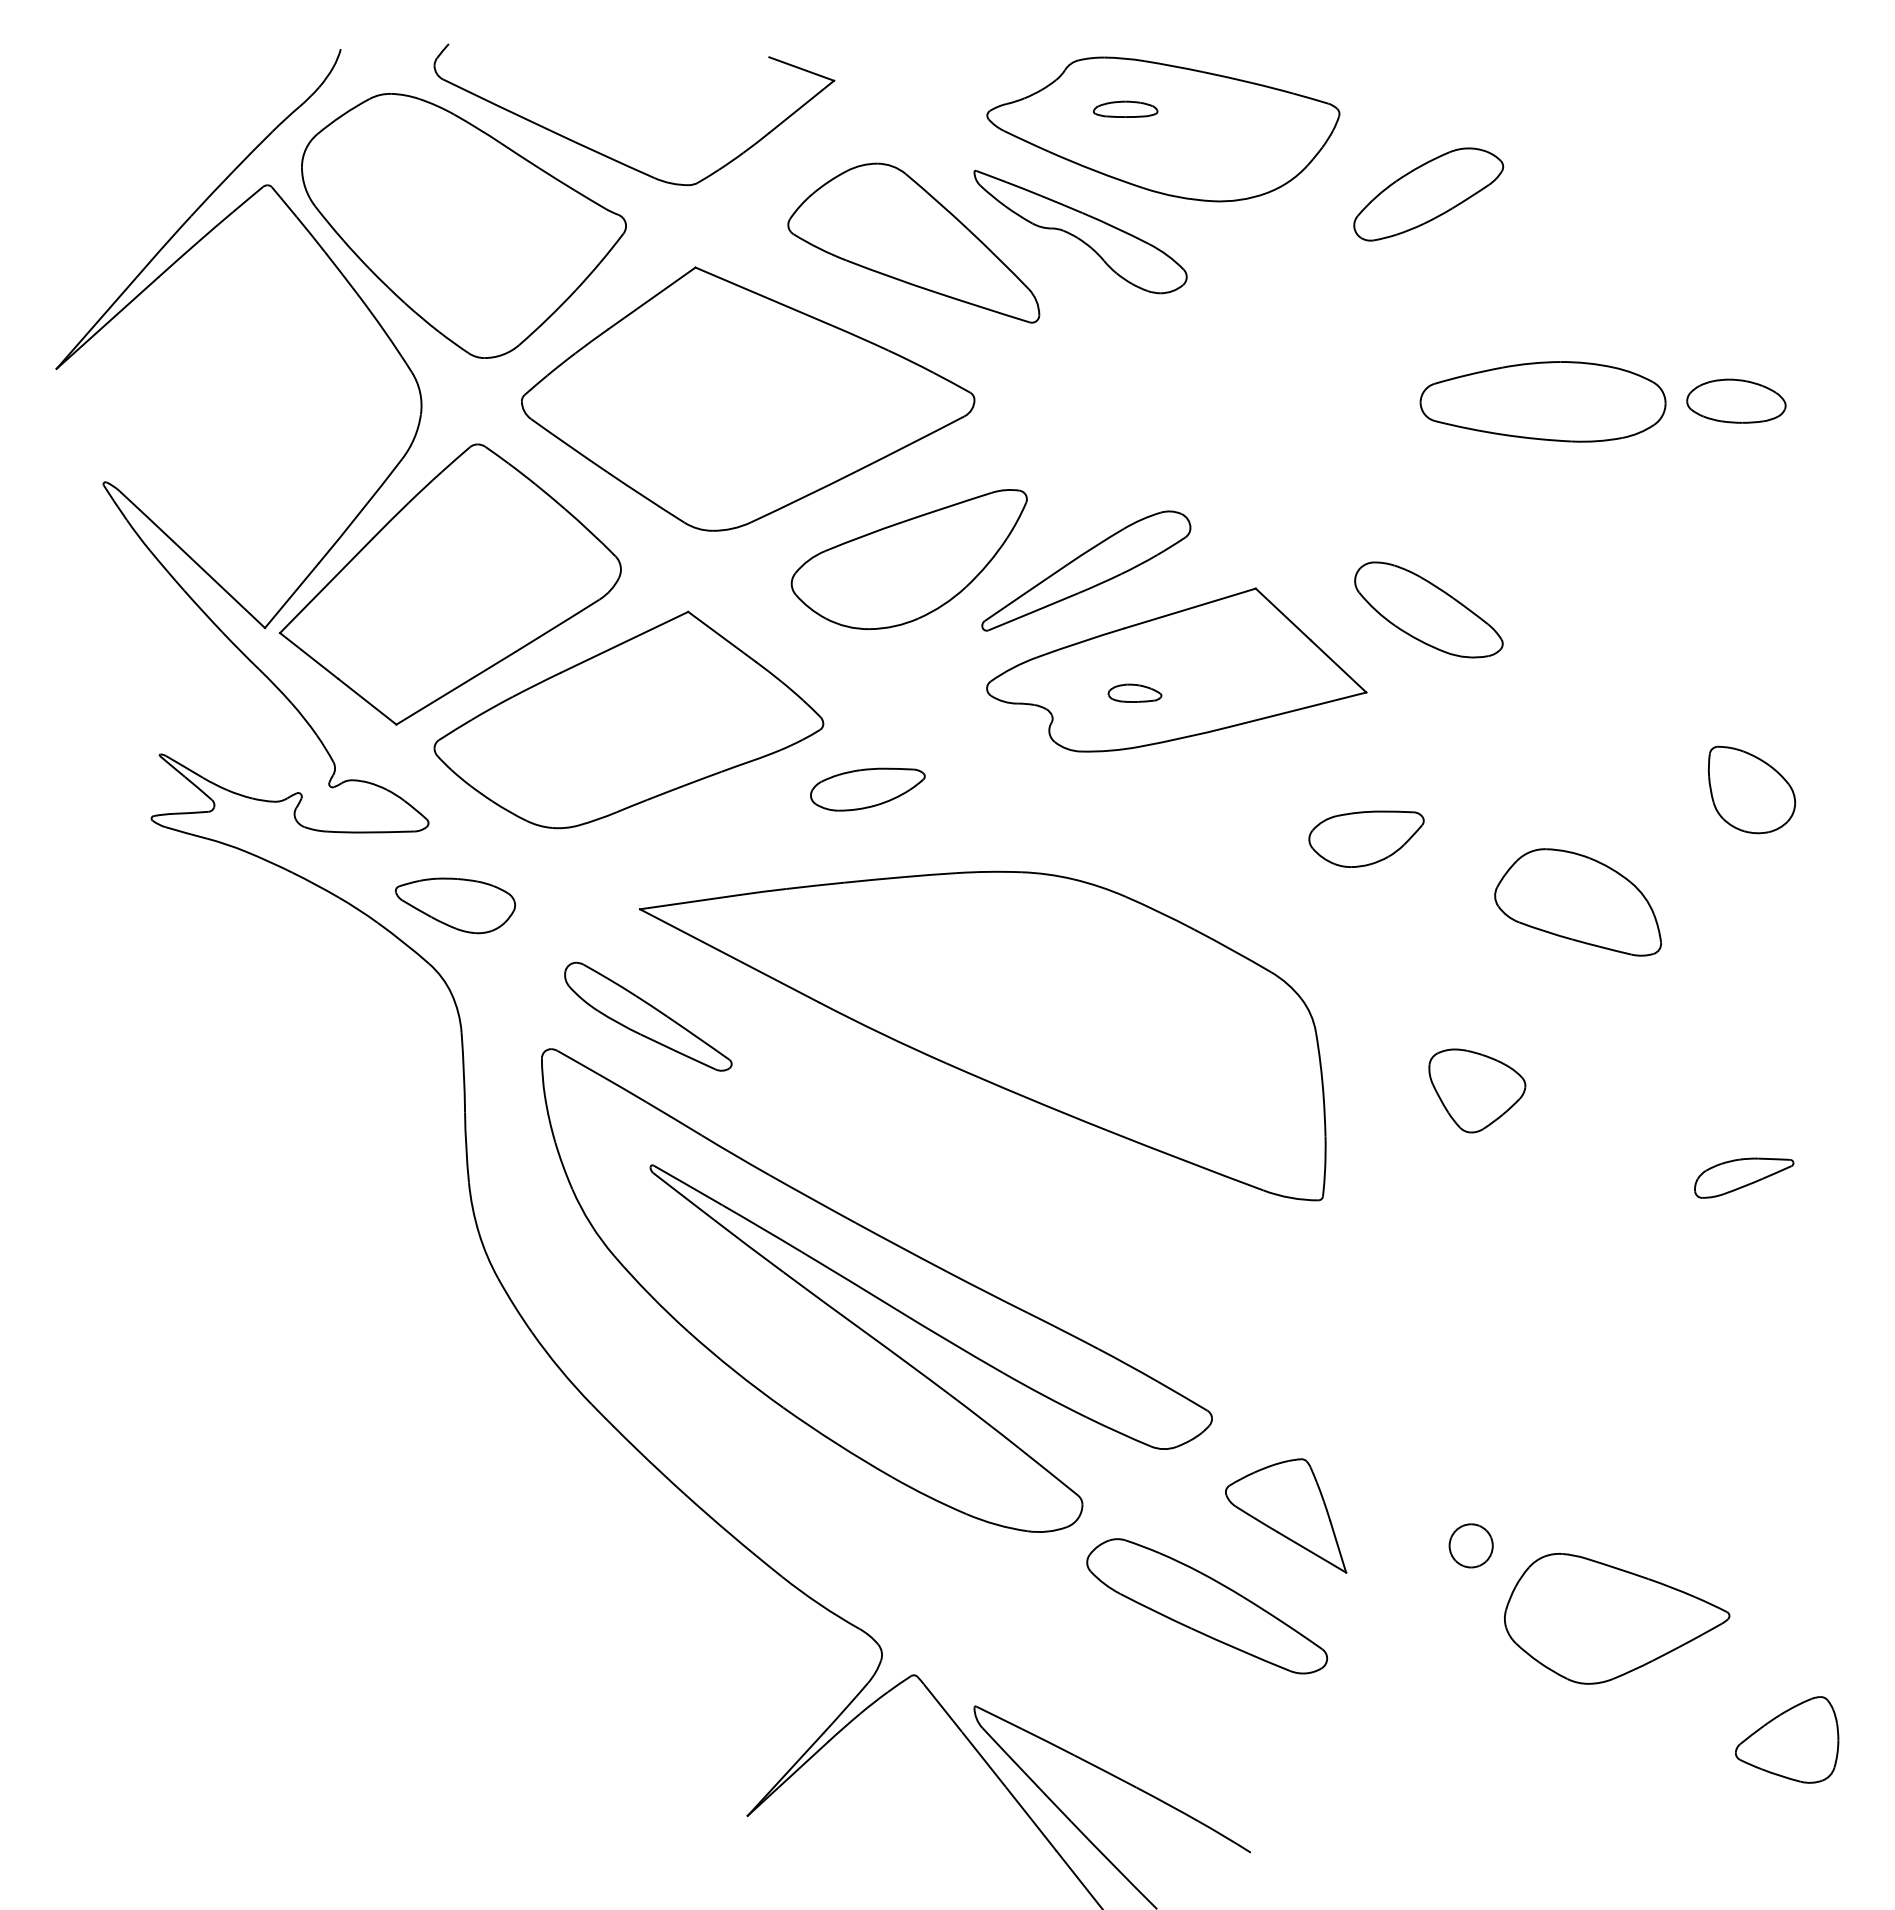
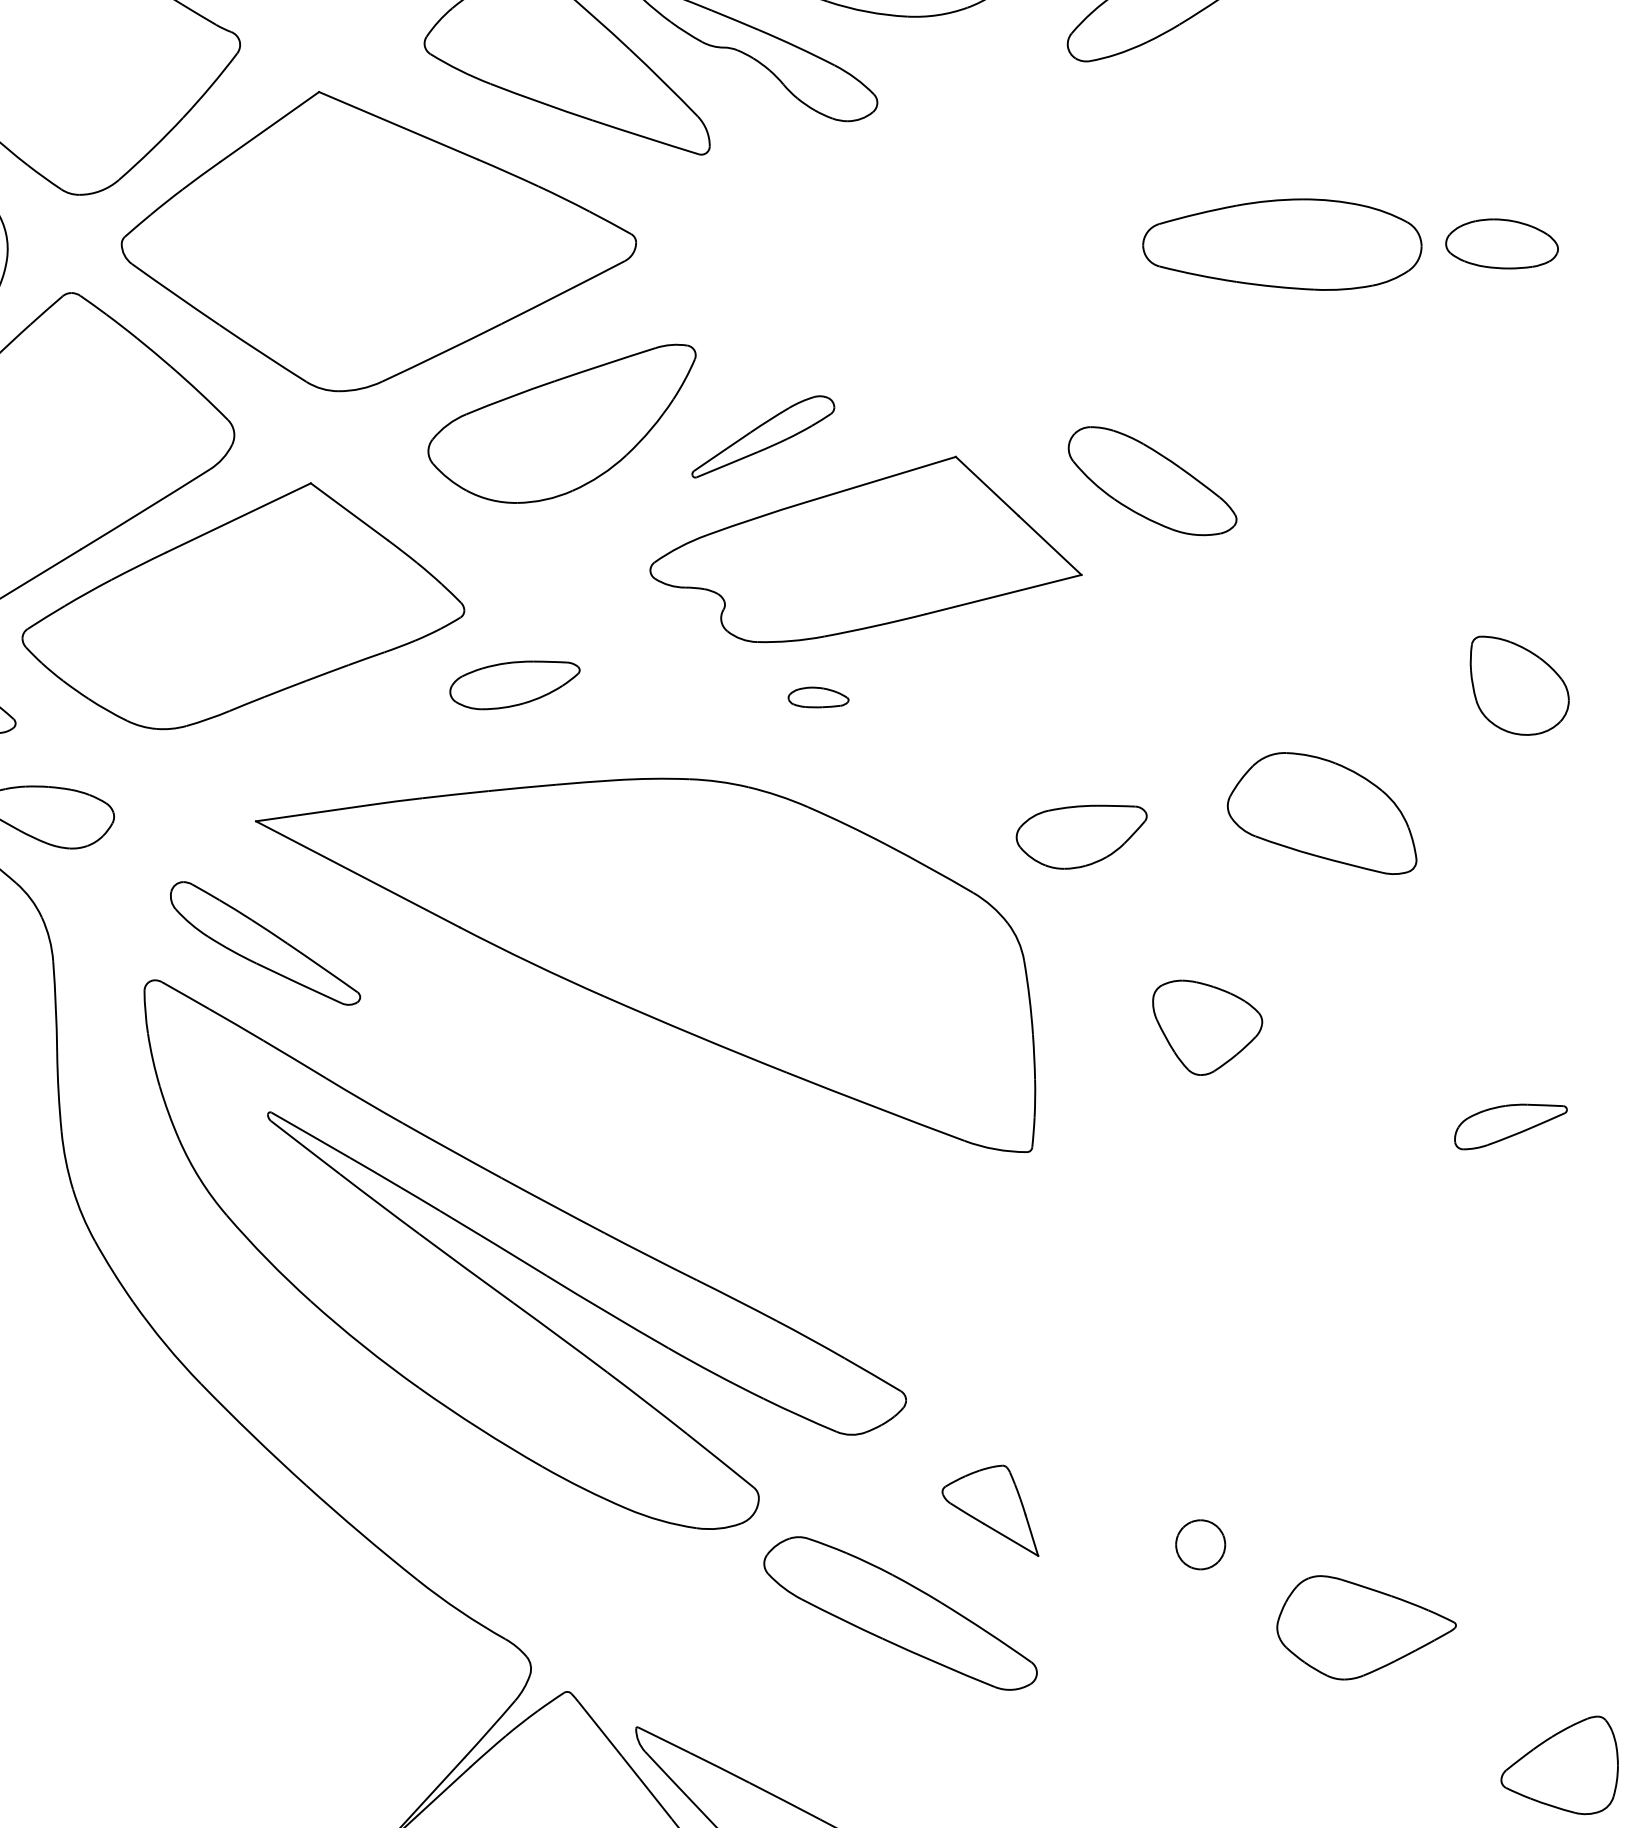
part: (1086, 570) -> (763, 436), size x0.6
part: (1134, 692) -> (818, 696), moved
part: (1366, 838) -> (1081, 836), moved
part: (1286, 1515) -> (990, 1510), size x0.7
part: (1617, 1618) -> (1366, 1627), size x0.7

